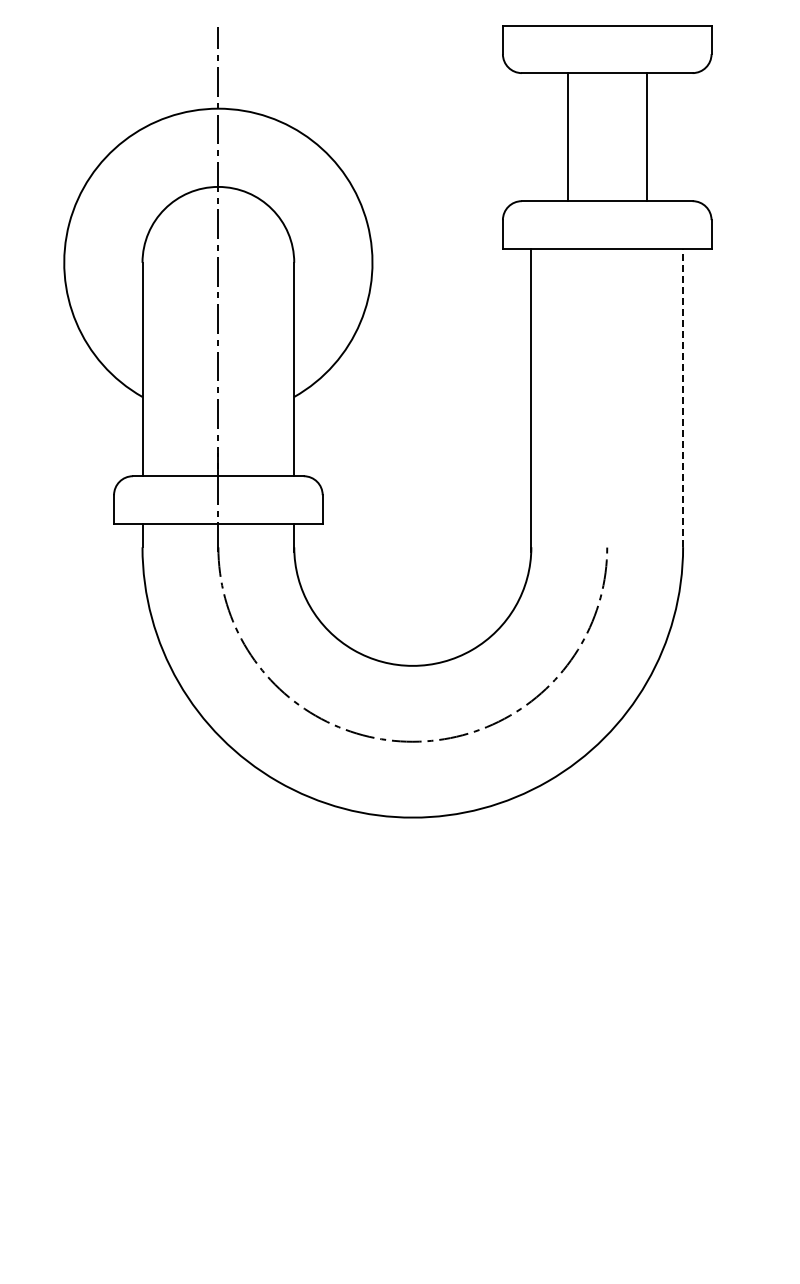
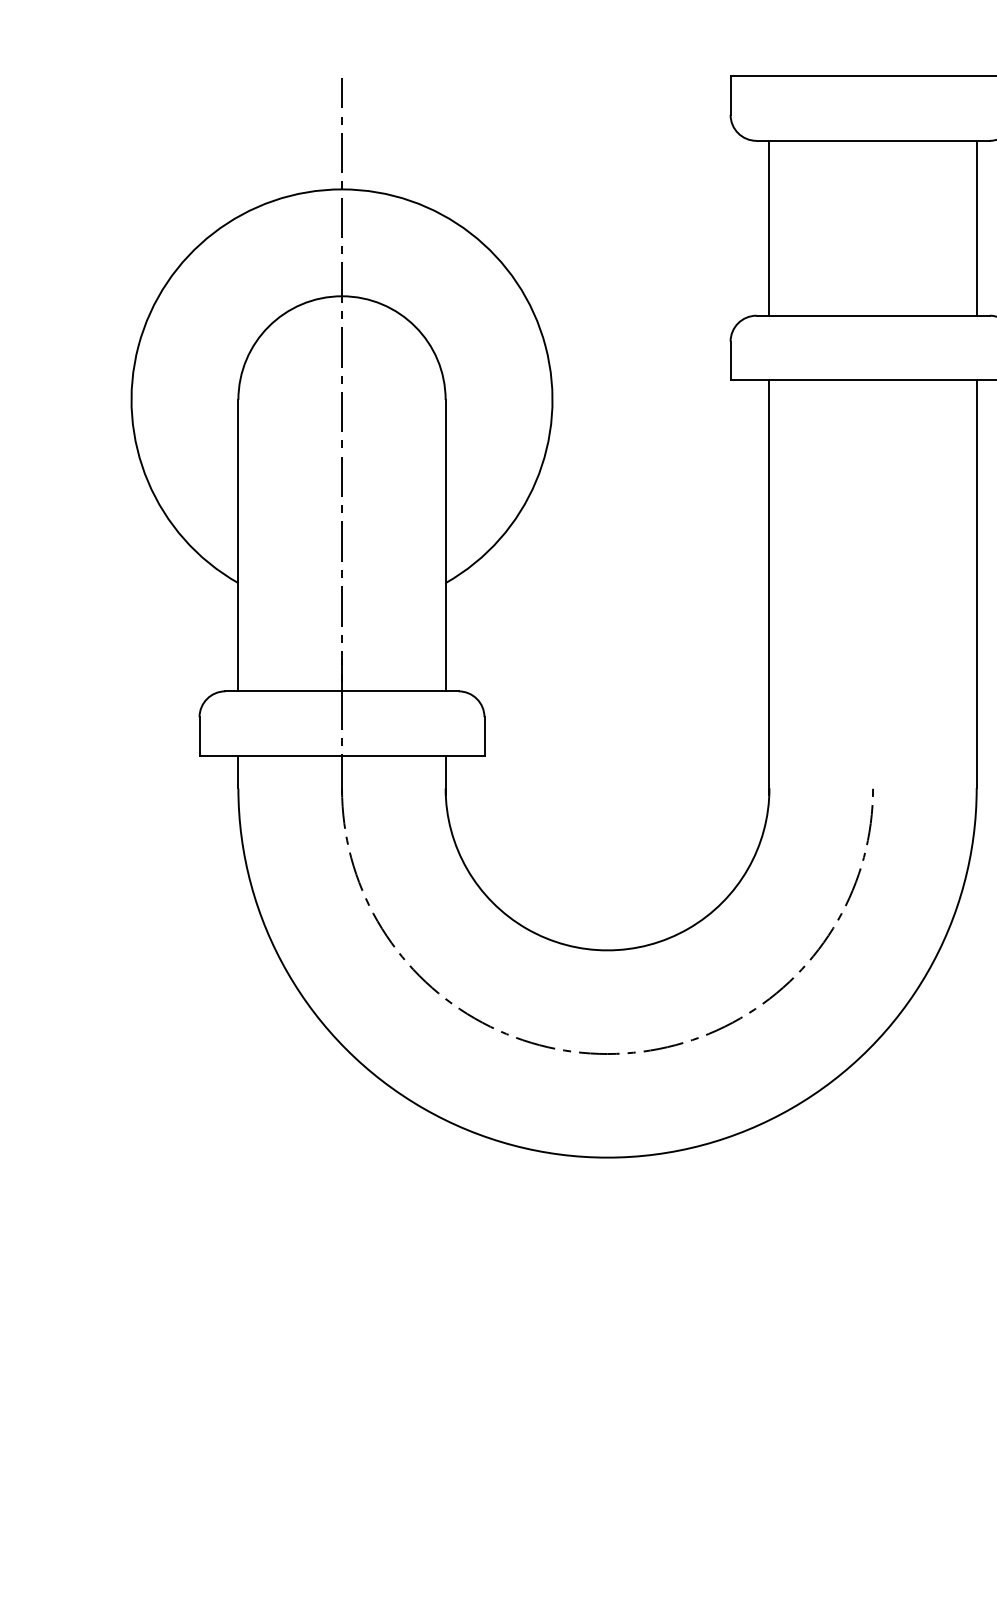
line: (568, 137) -> (769, 228), moved
line: (647, 137) -> (977, 228), moved
line: (683, 397) -> (977, 583), dashed -> solid

